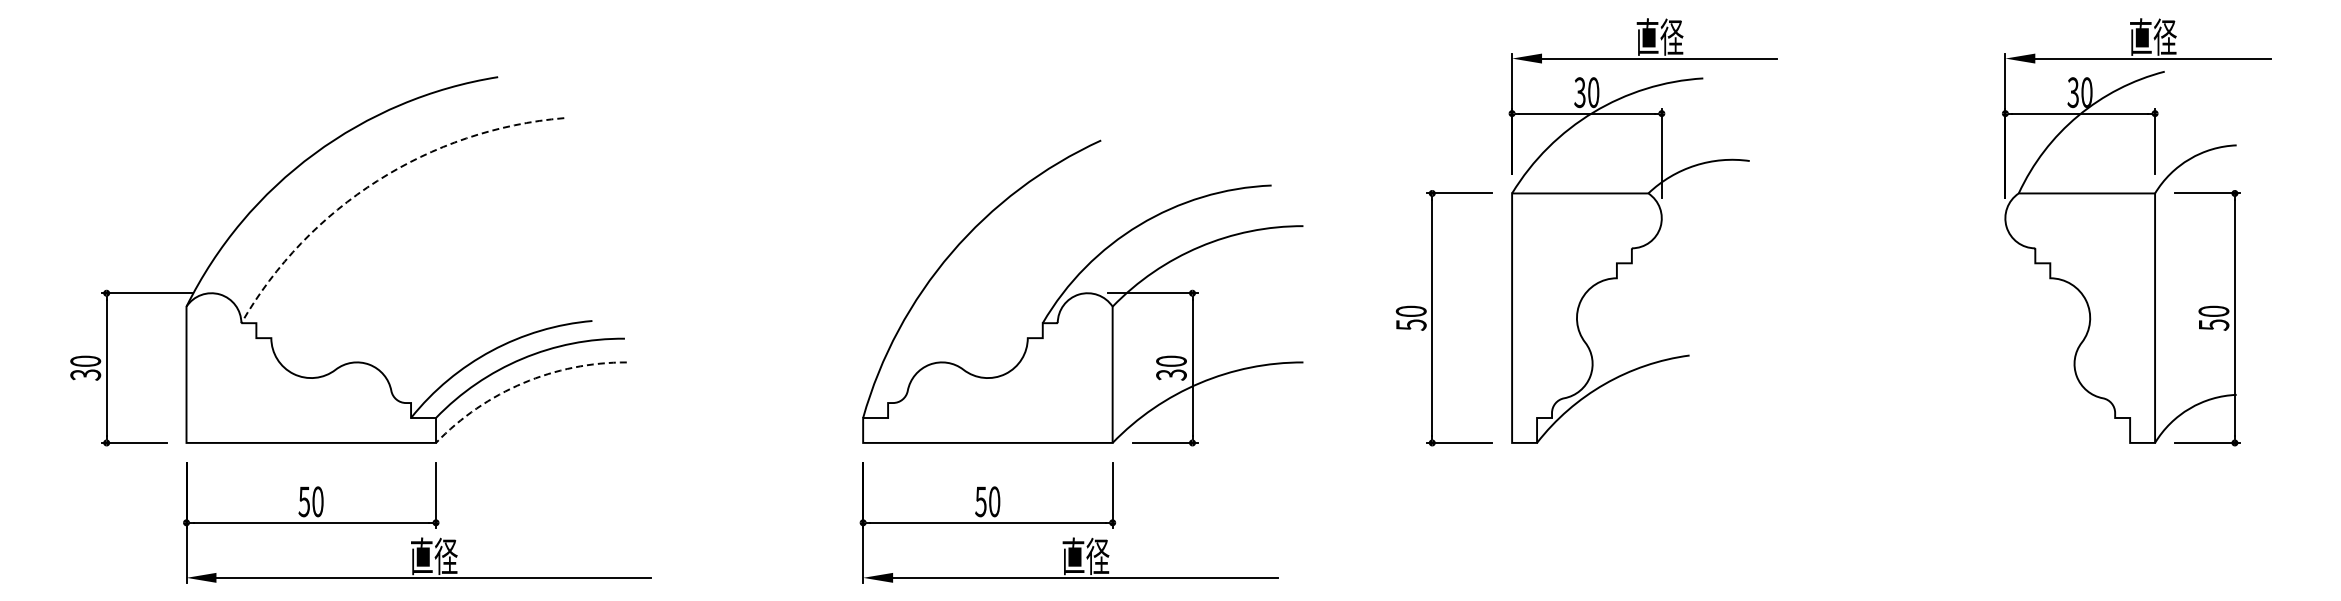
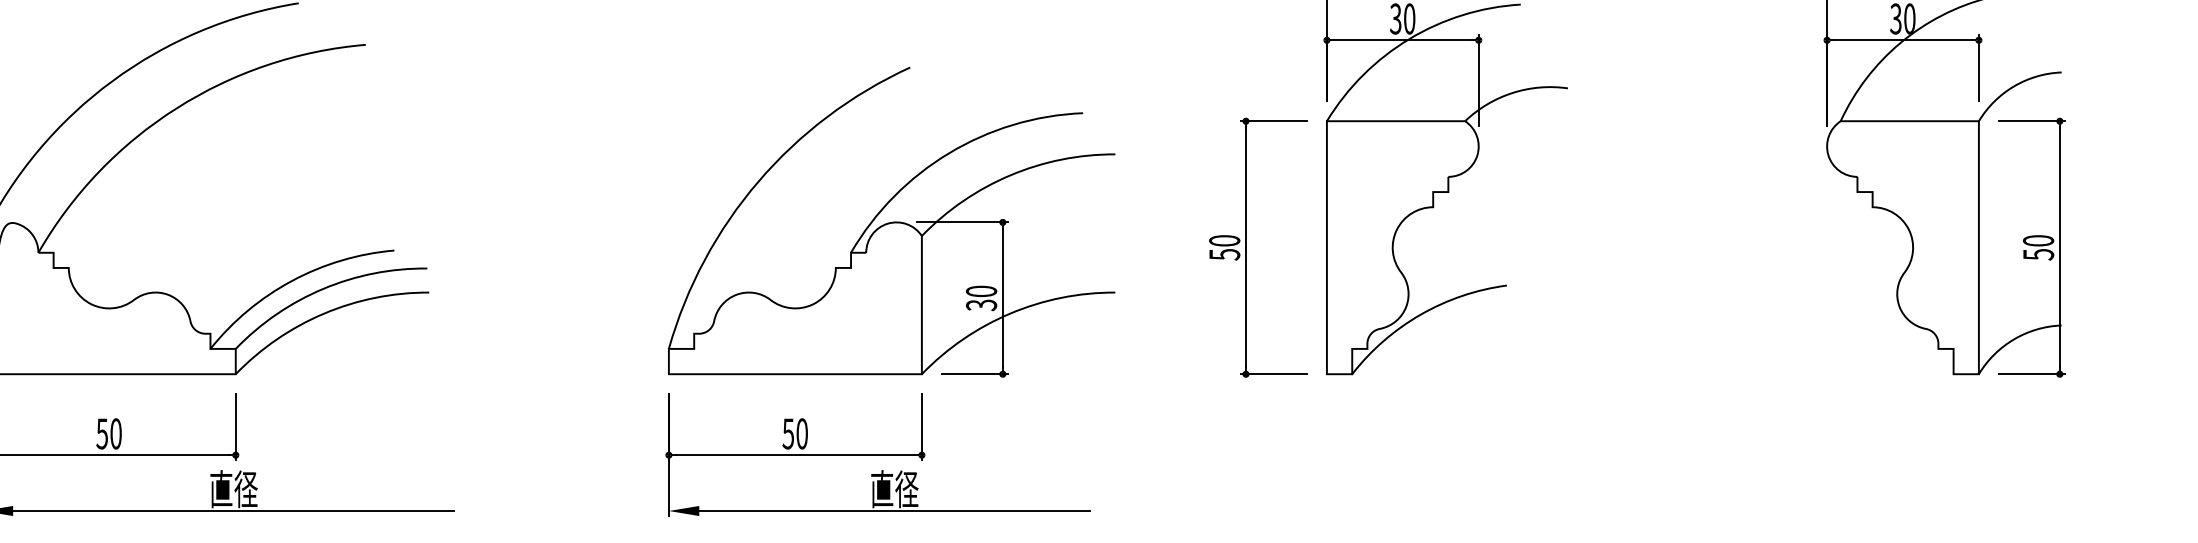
arc: (377, 180) -> (176, 108), dashed -> solid
arc: (523, 383) -> (324, 313), dashed -> solid

